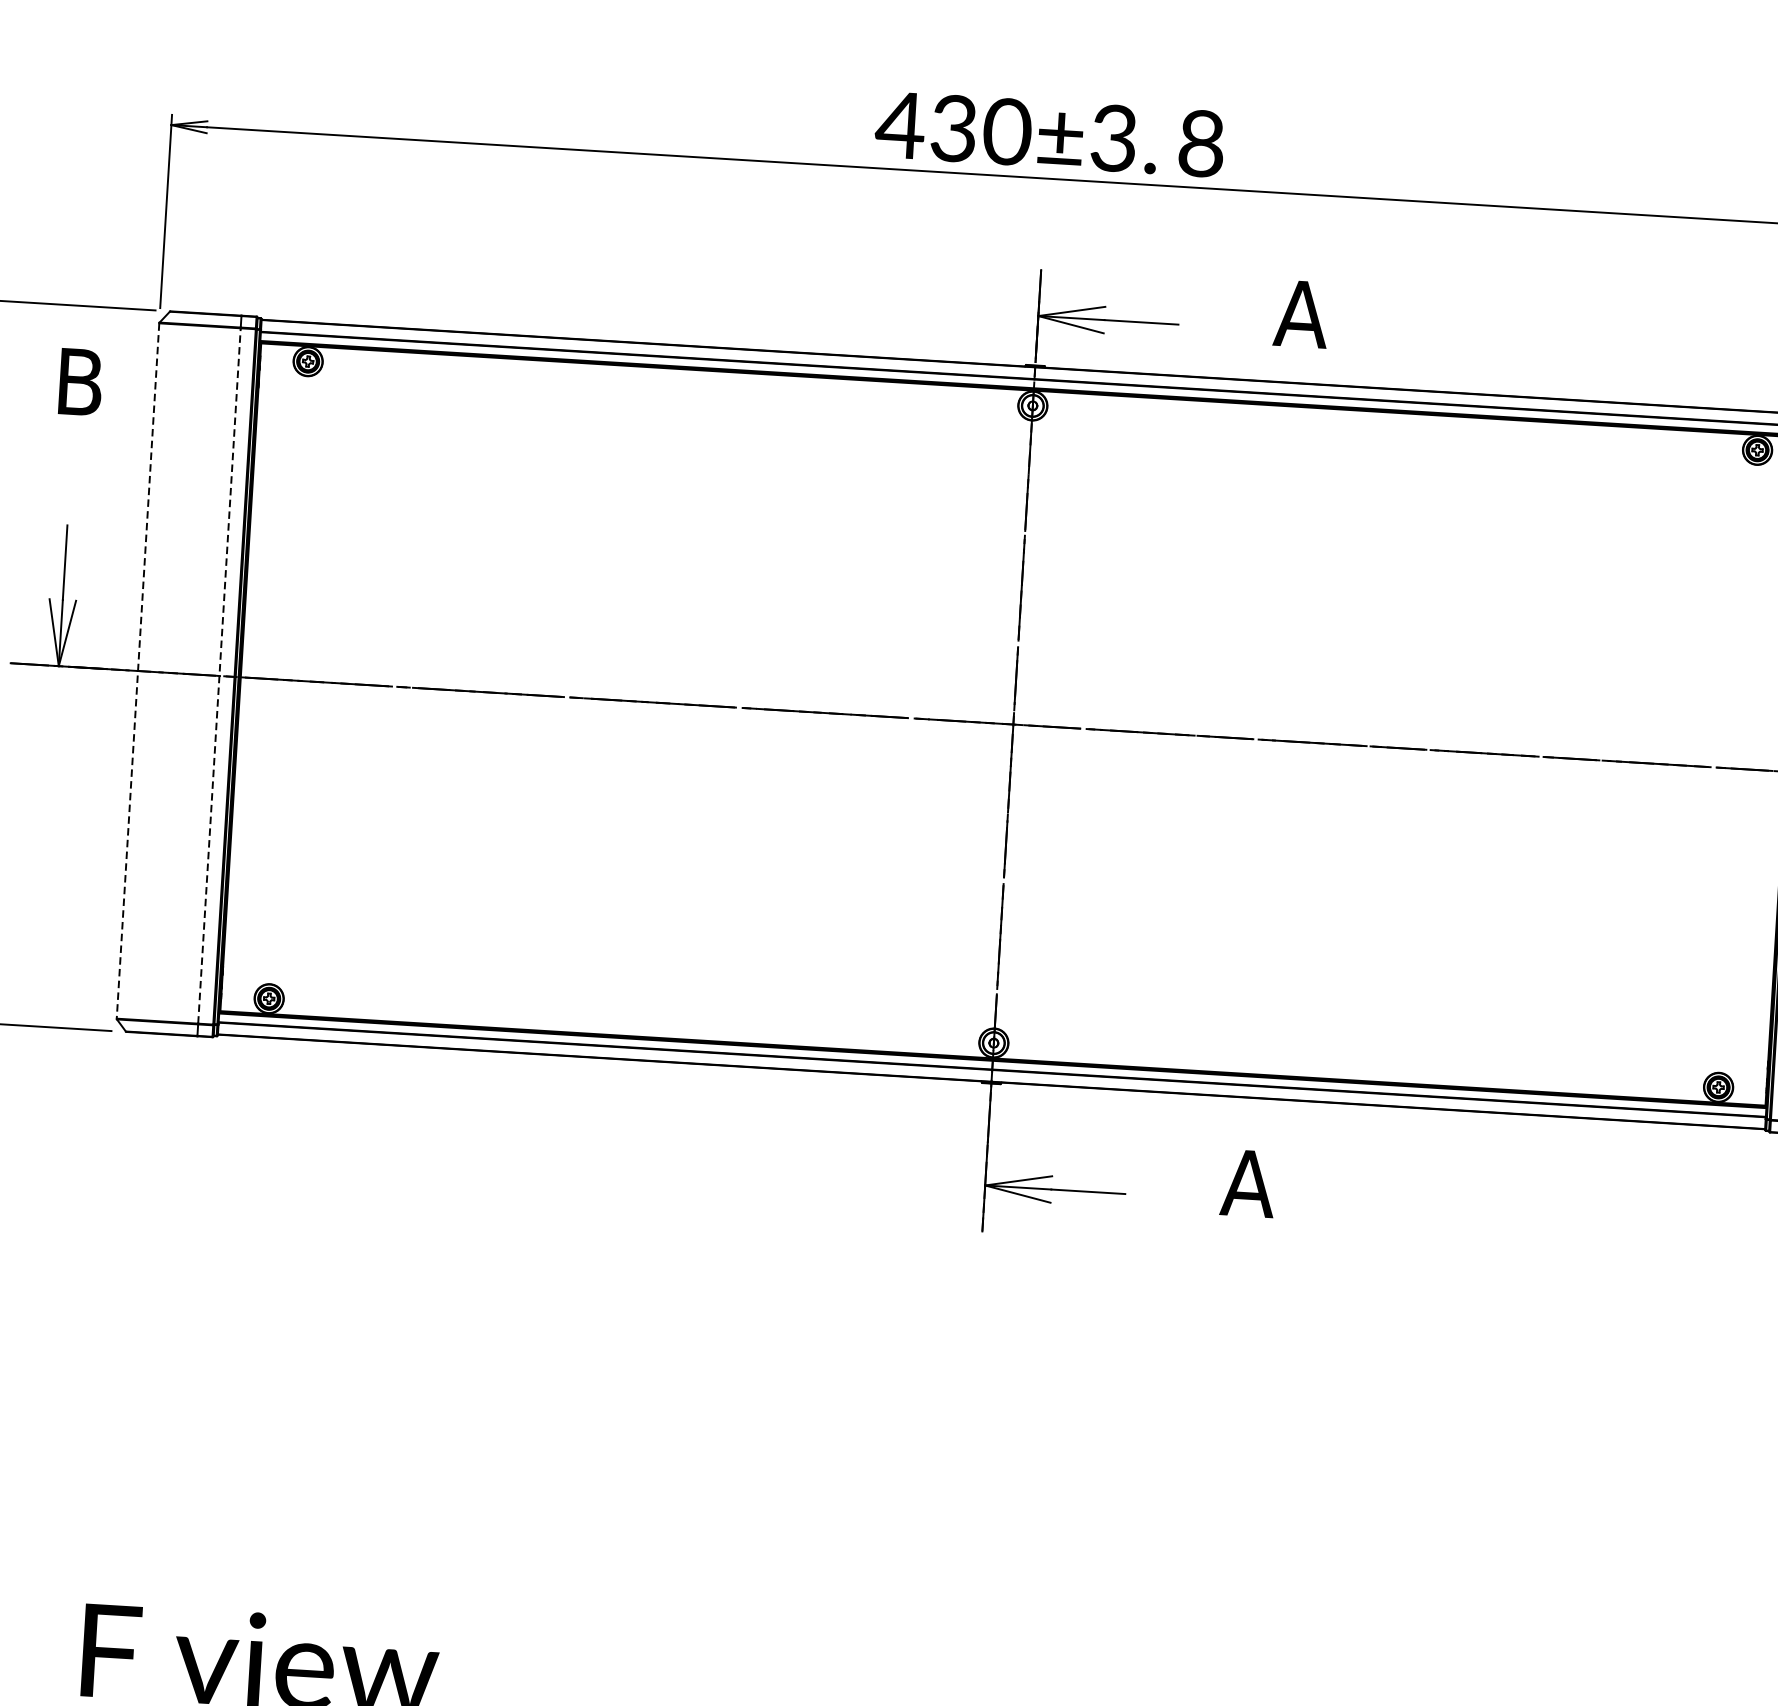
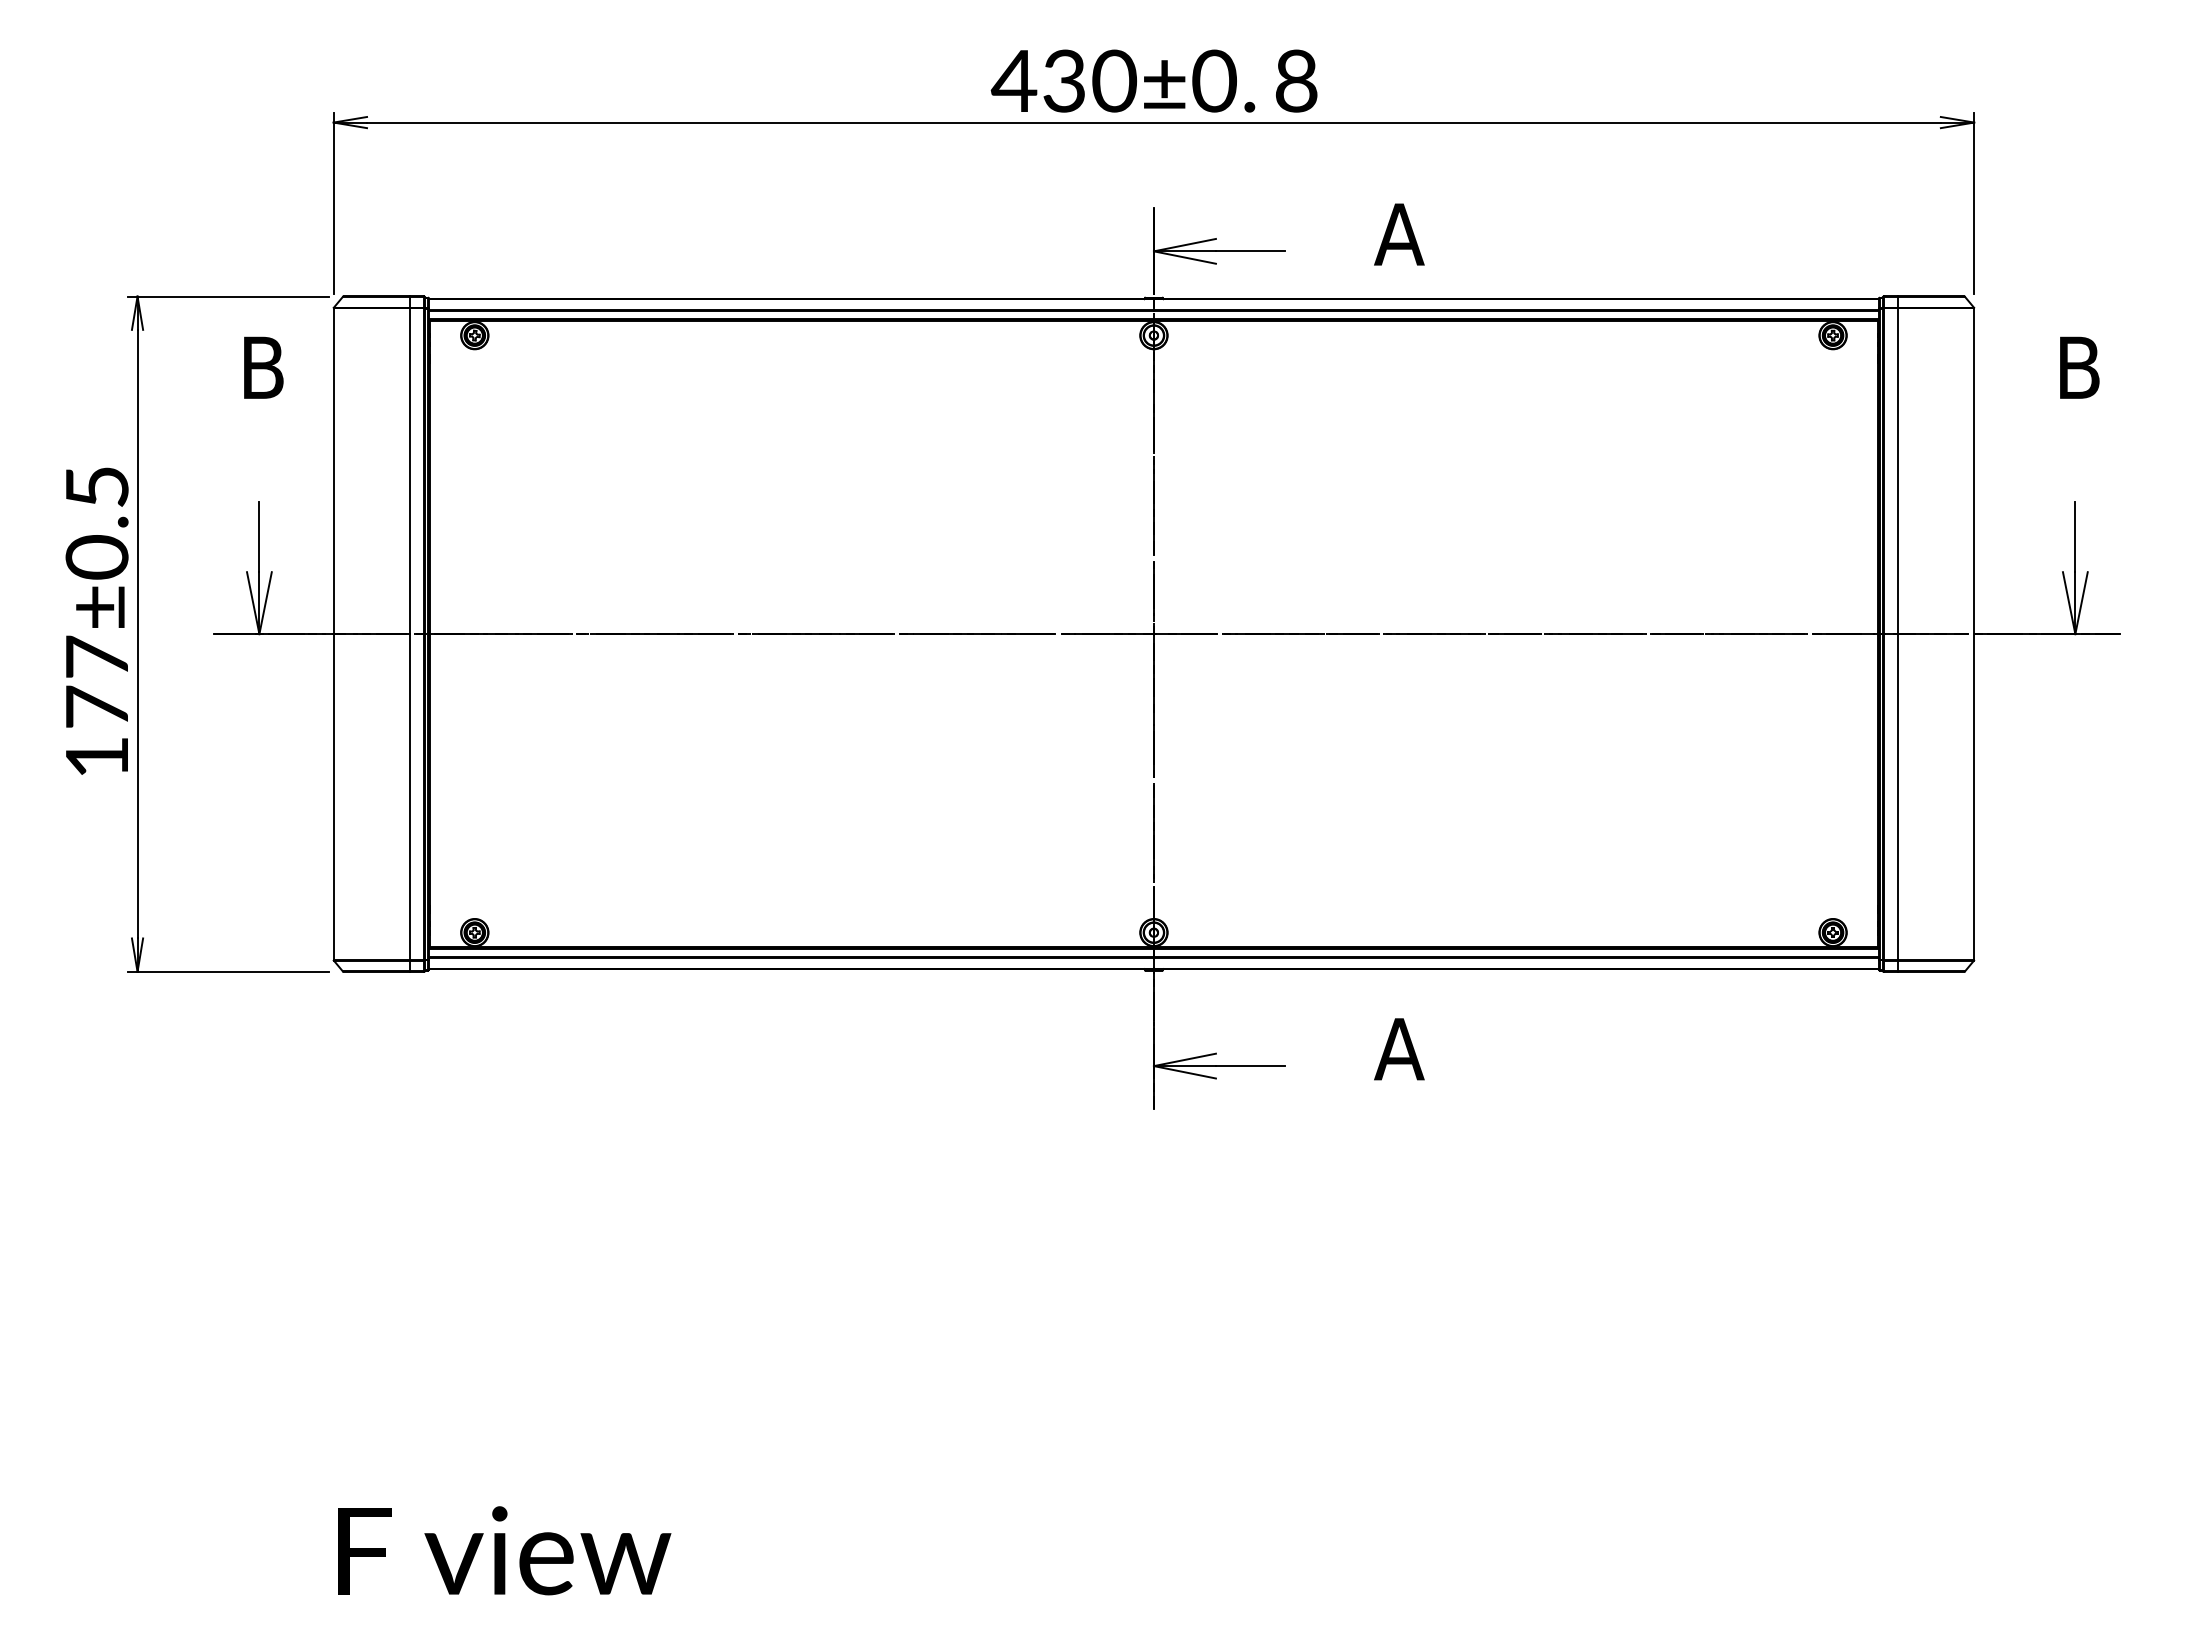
text: (1114, 137) -> (1214, 80), 430±3. -> 430±0.
line: (137, 671) -> (333, 634), dashed -> solid
line: (218, 676) -> (409, 634), dashed -> solid

